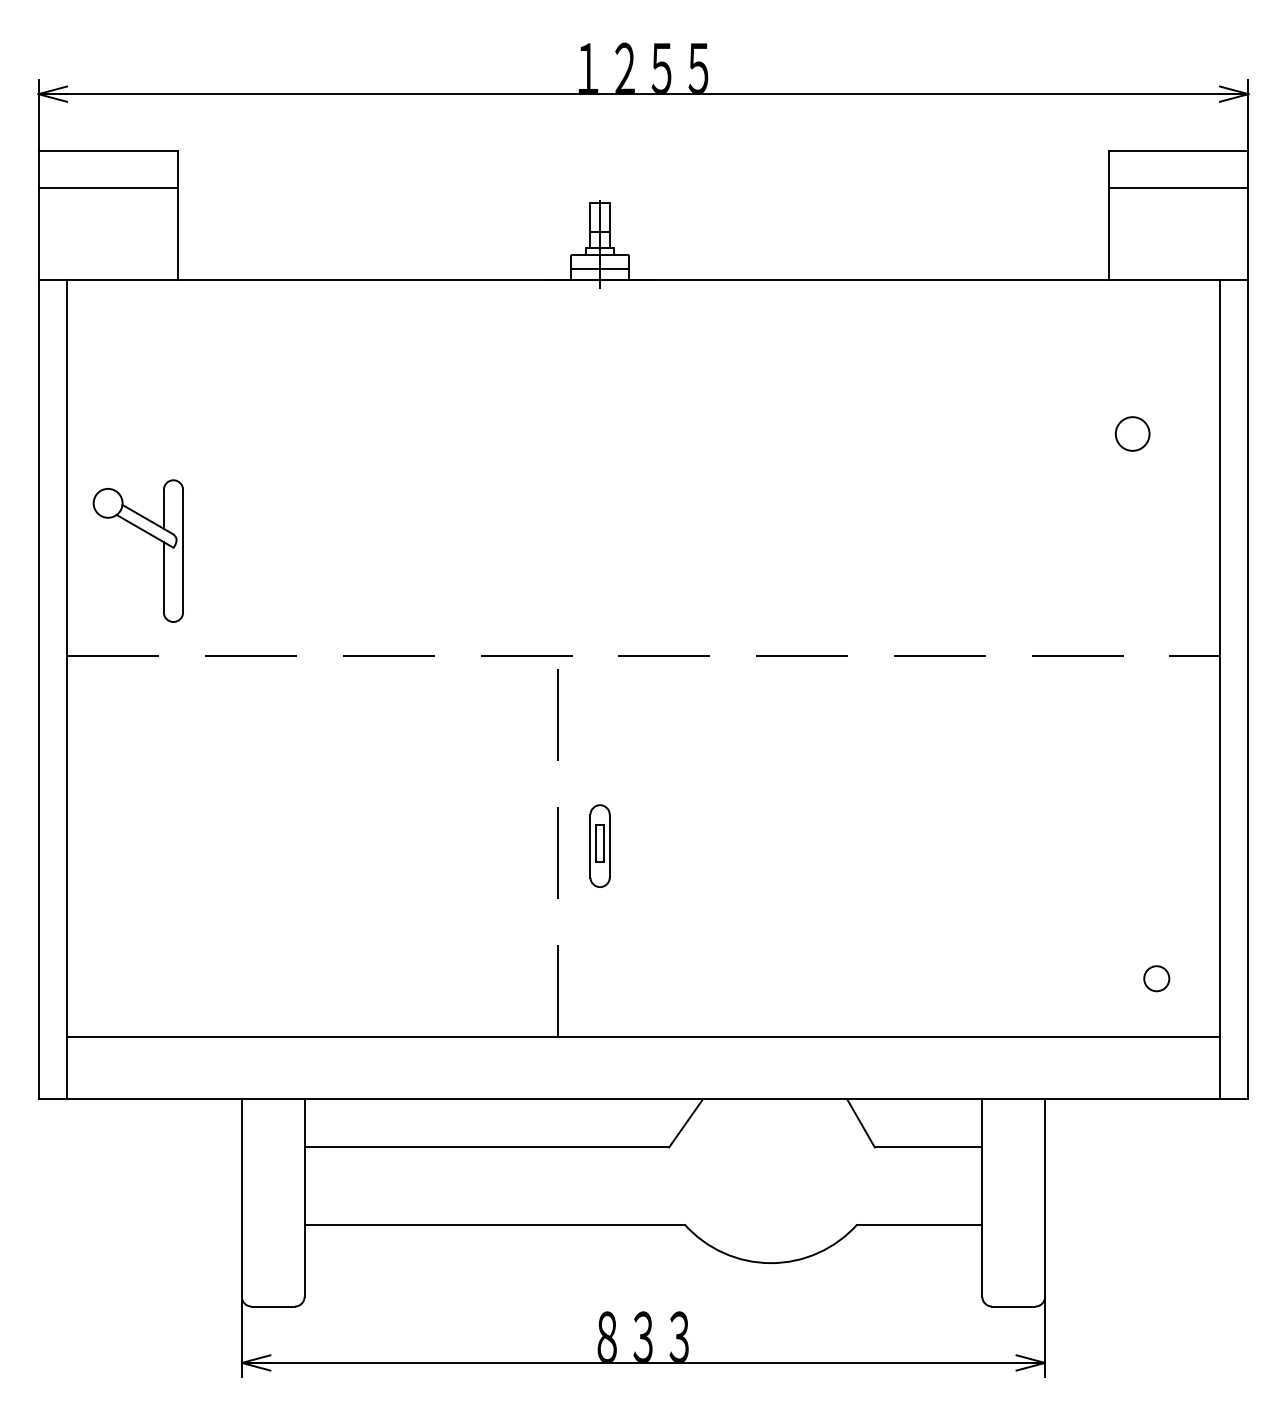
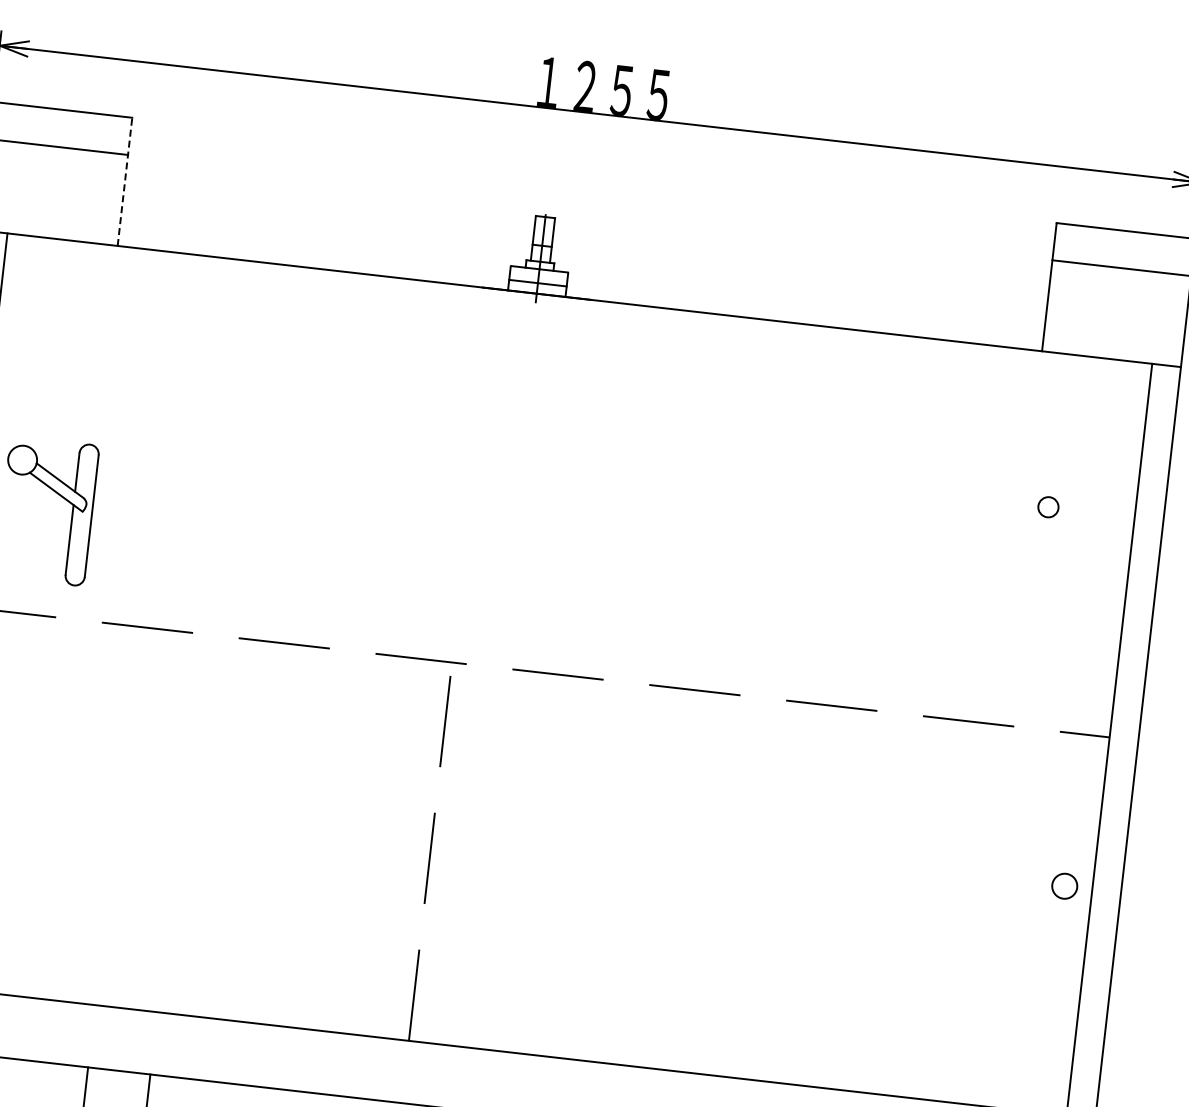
line: (178, 215) -> (125, 182), solid -> dashed
circle: (1132, 433) -> (1048, 506), size x0.6
part: (599, 845) -> (472, 855), removed
circle: (1156, 978) -> (1064, 886), moved

